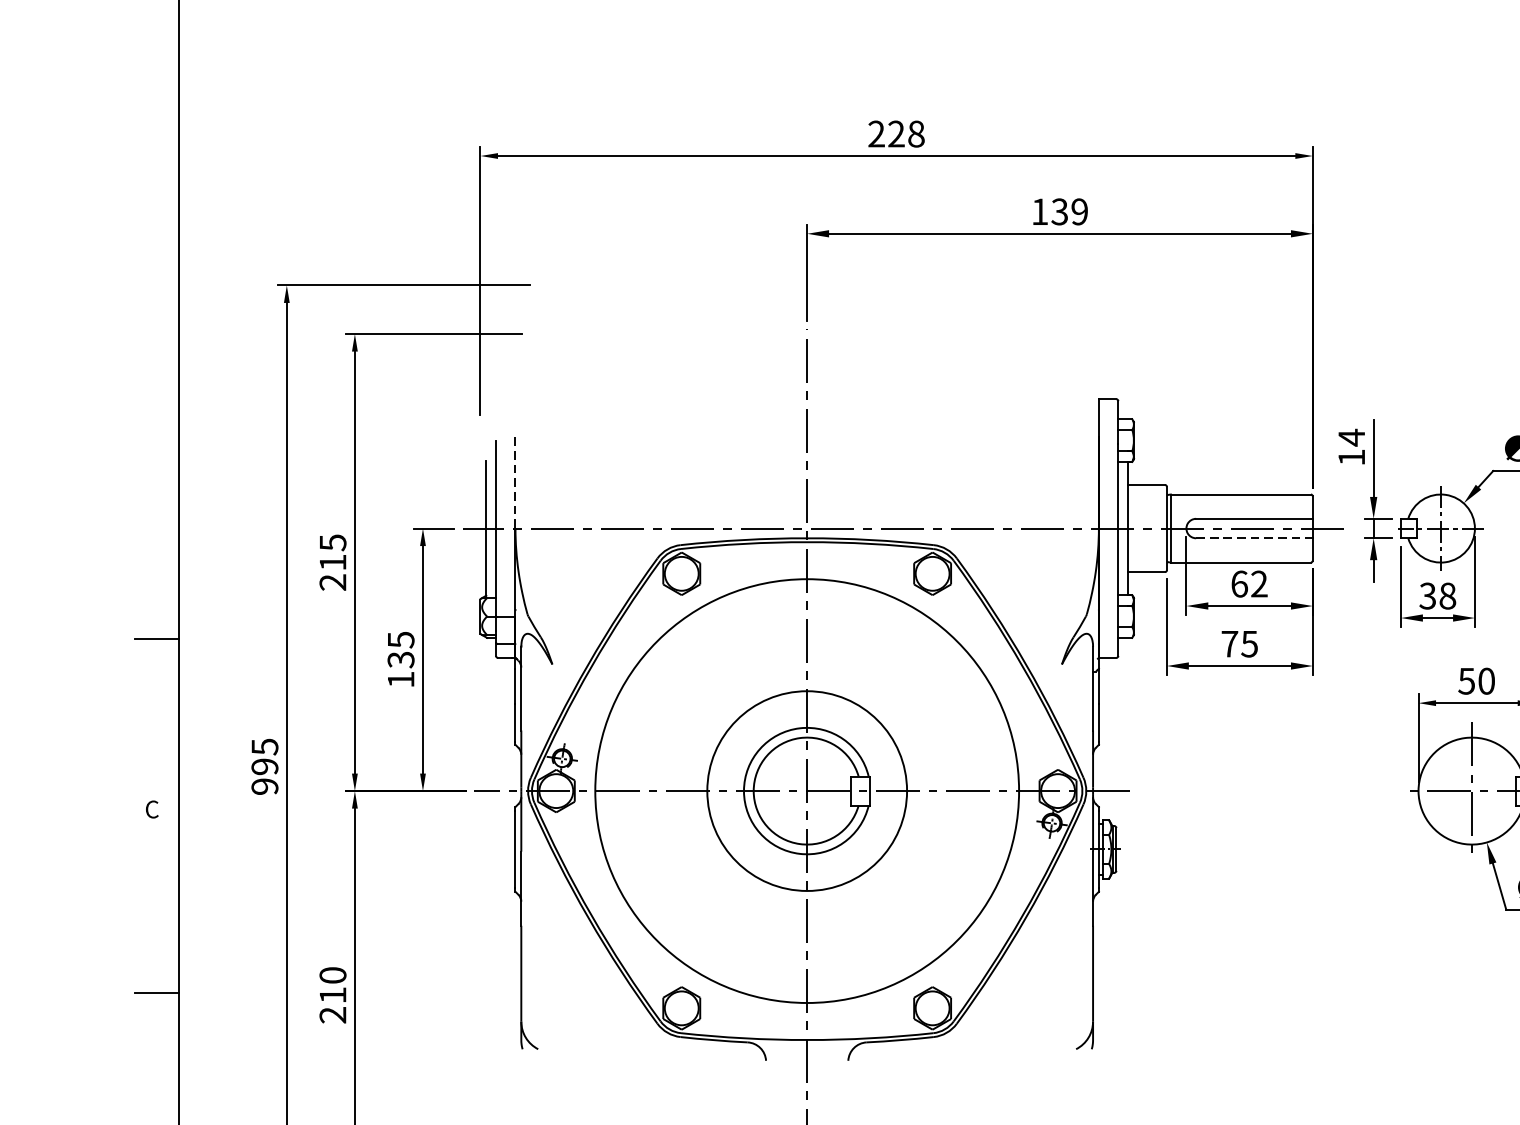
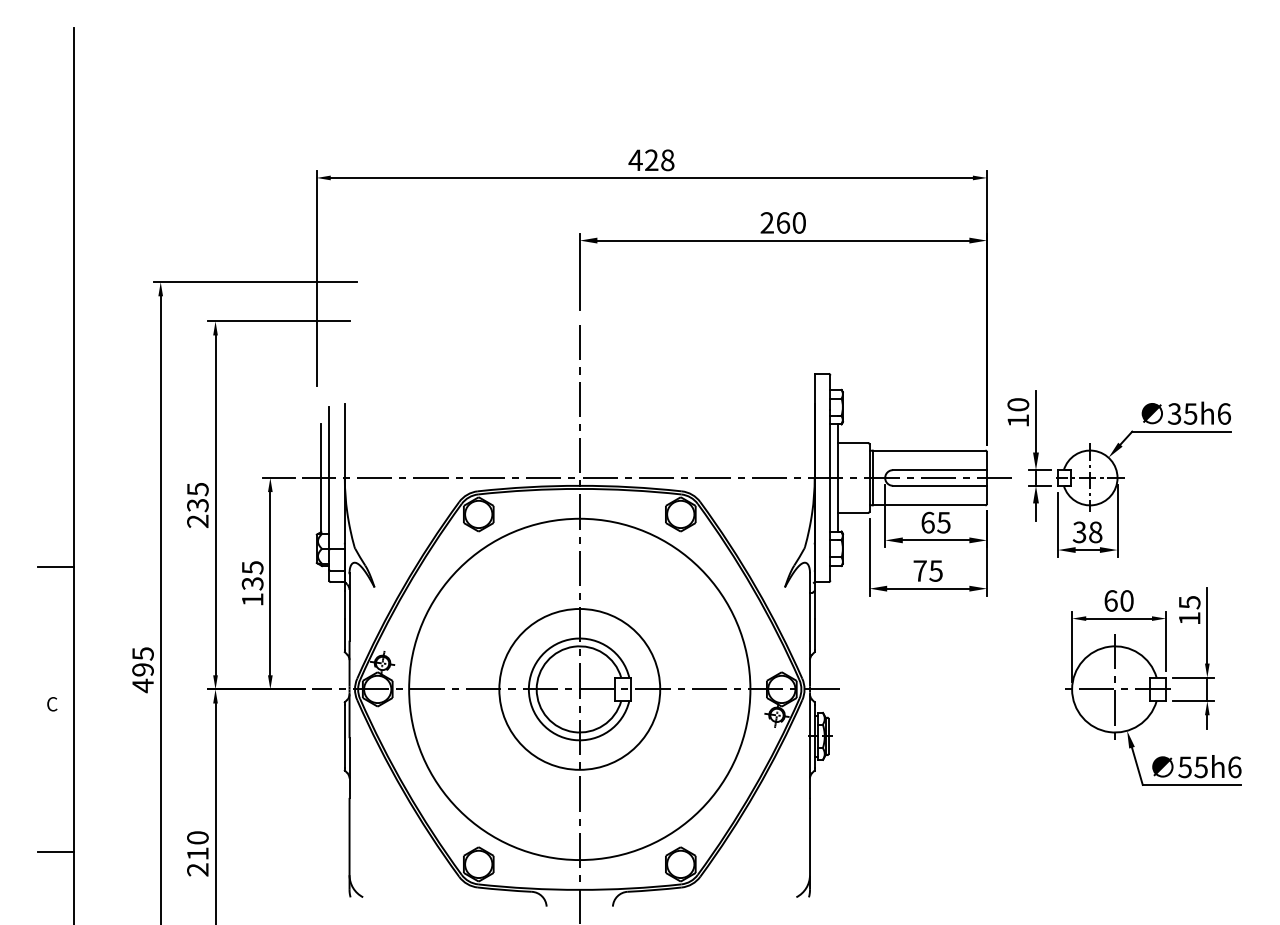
text: (876, 133) -> (635, 159), 228 -> 428
text: (1058, 211) -> (782, 222), 139 -> 260
text: (1351, 437) -> (1018, 404), 14 -> 10
line: (515, 483) -> (344, 441), dashed -> solid
line: (1255, 537) -> (940, 485), dashed -> solid
text: (332, 562) -> (197, 505), 215 -> 235
text: (1258, 583) -> (943, 522), 62 -> 65
text: (1466, 680) -> (1110, 600), 50 -> 60
text: (264, 786) -> (142, 685), 995 -> 495

